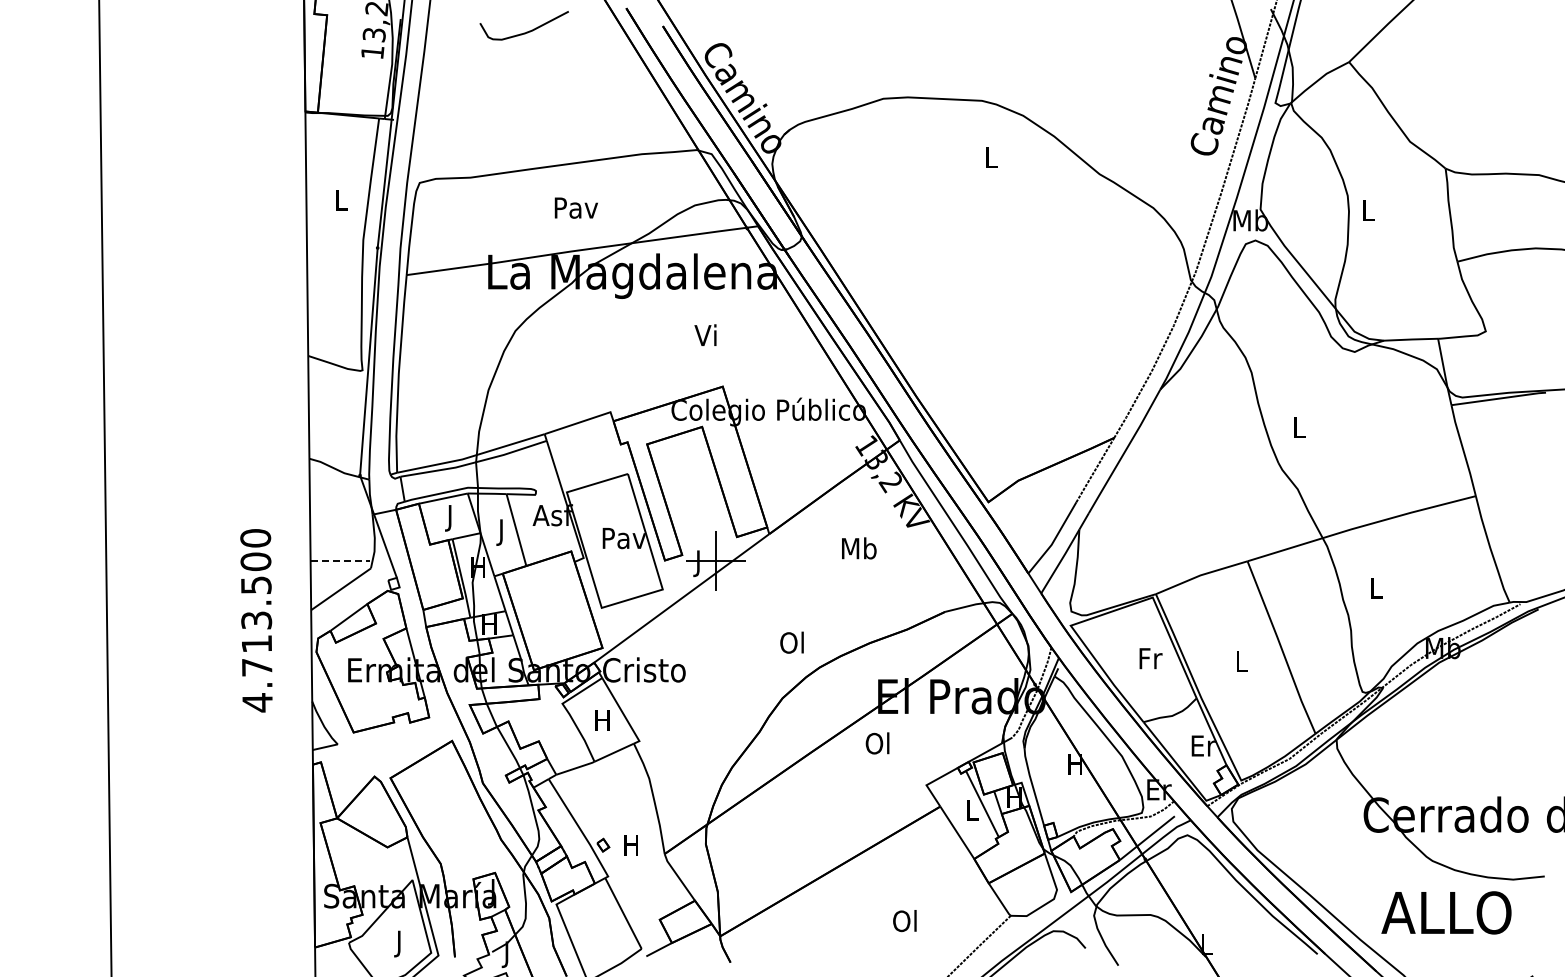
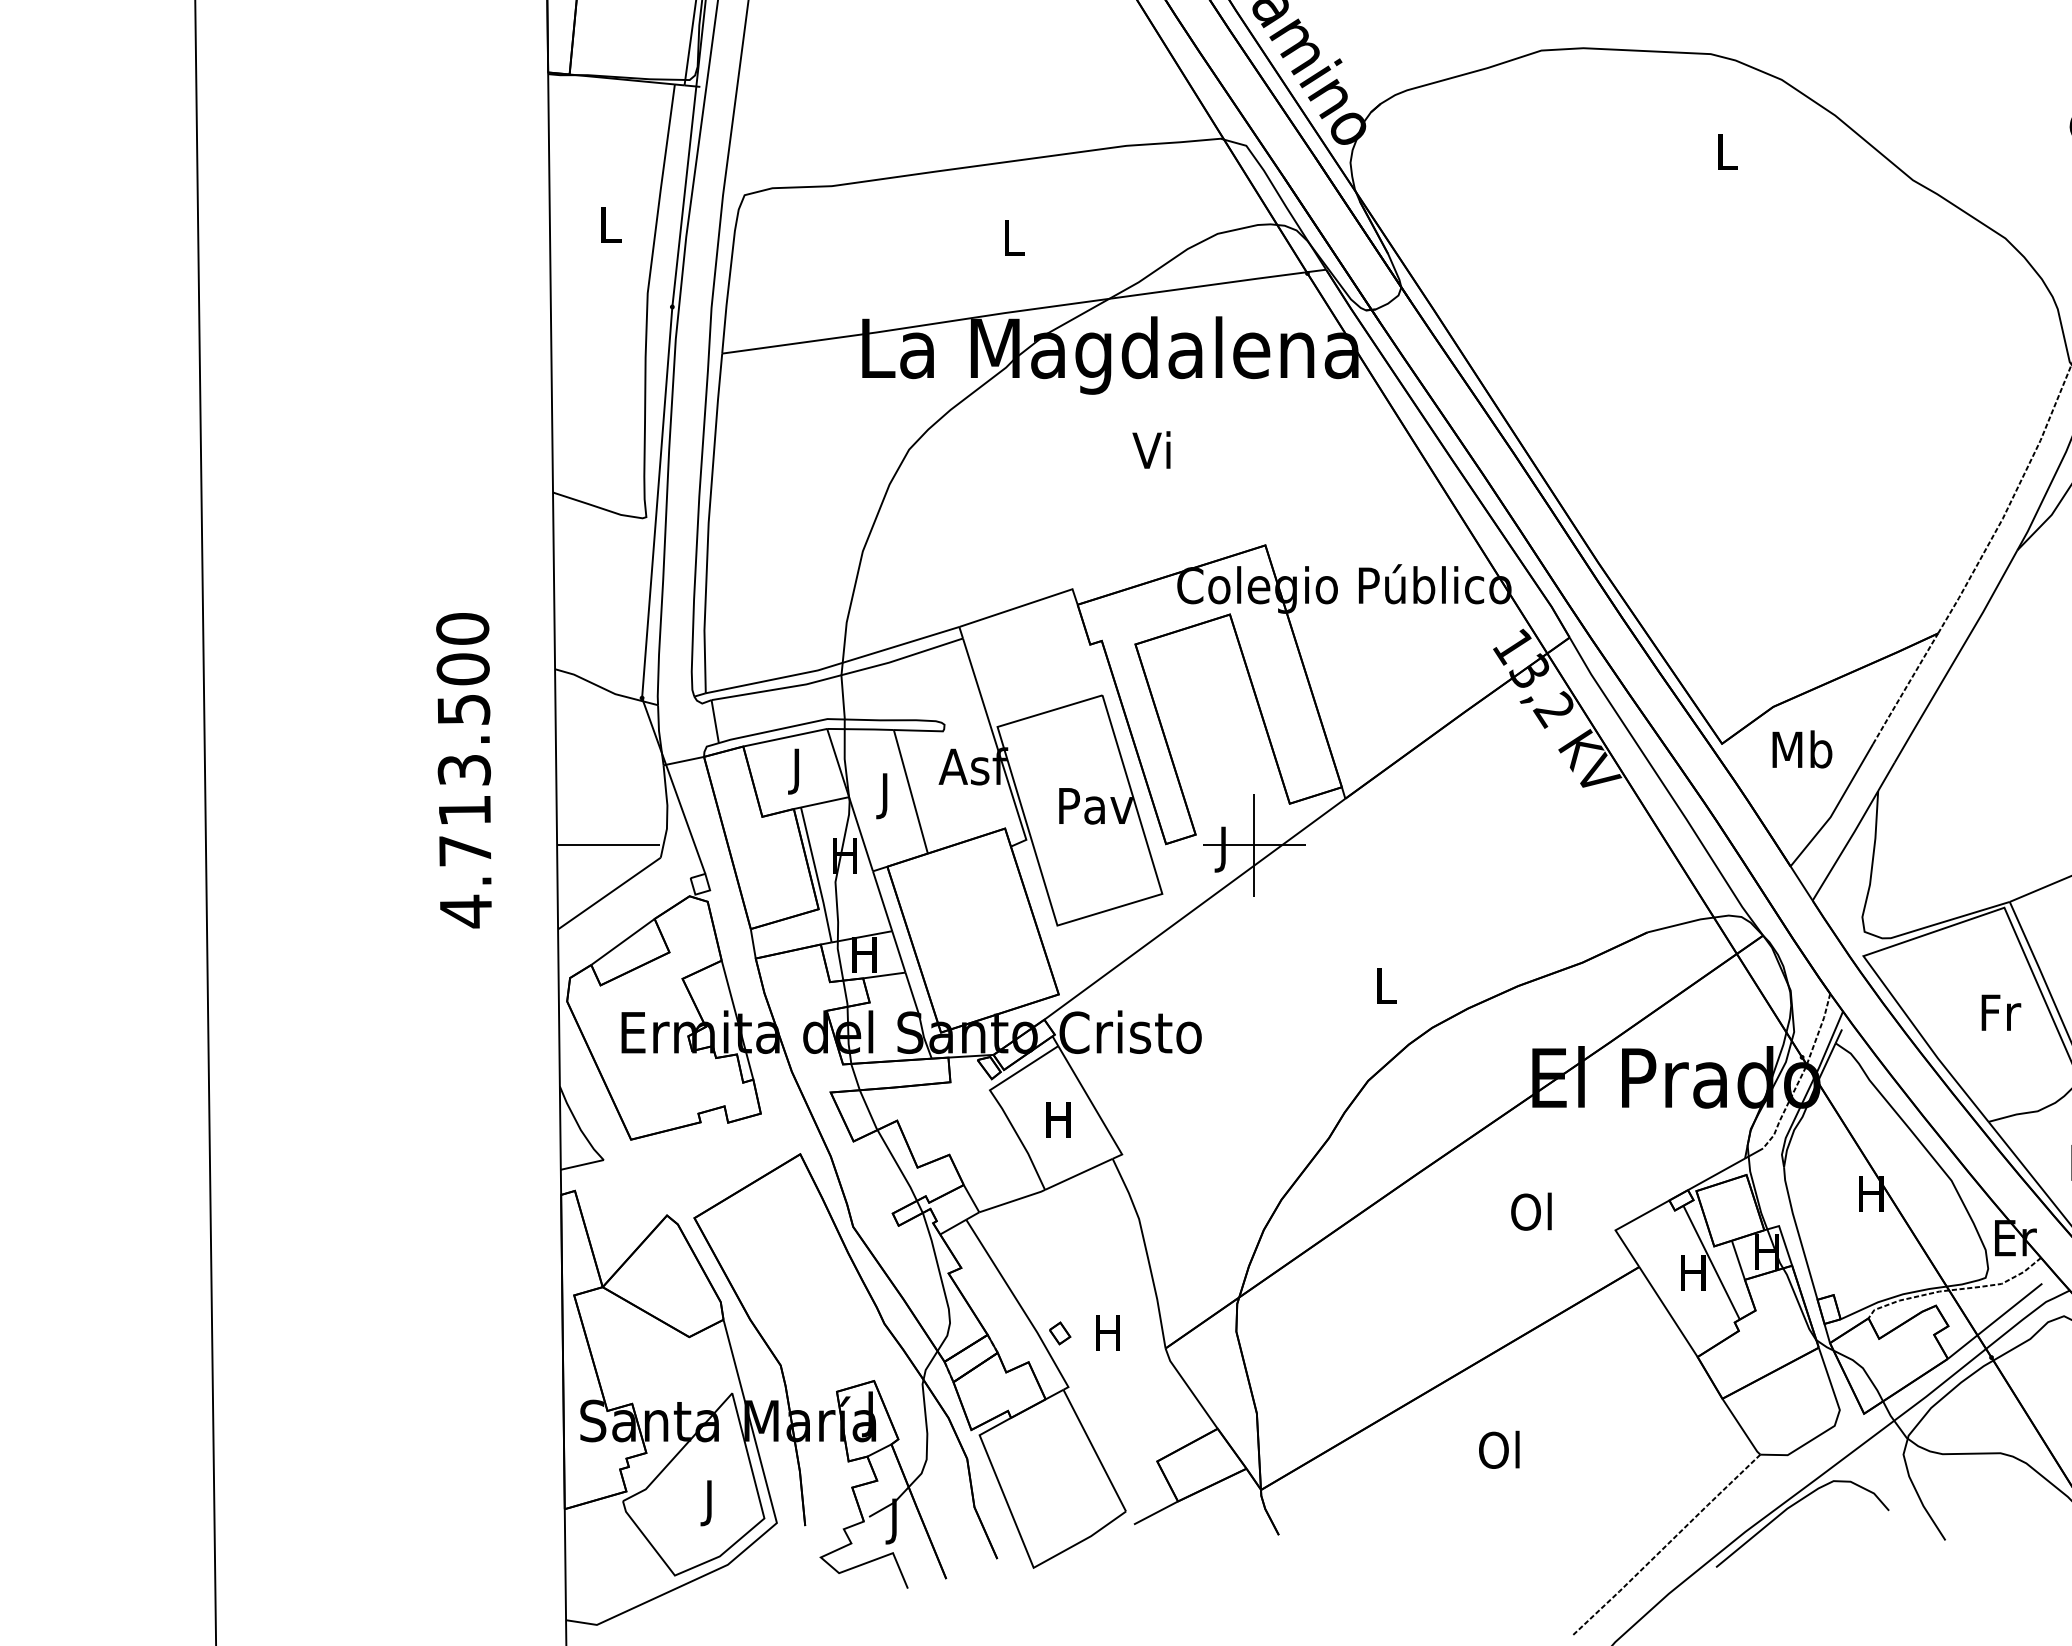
text: (575, 207) -> (1012, 237), Pav -> L
text: (705, 334) -> (1151, 448), moved
text: (859, 548) -> (1802, 749), moved
line: (340, 561) -> (608, 845), dashed -> solid
text: (256, 620) -> (464, 770), moved
text: (791, 642) -> (1383, 984), Ol -> L
text: (877, 743) -> (1531, 1211), moved
text: (971, 810) -> (1692, 1273), L -> H
text: (904, 921) -> (1498, 1450), moved

